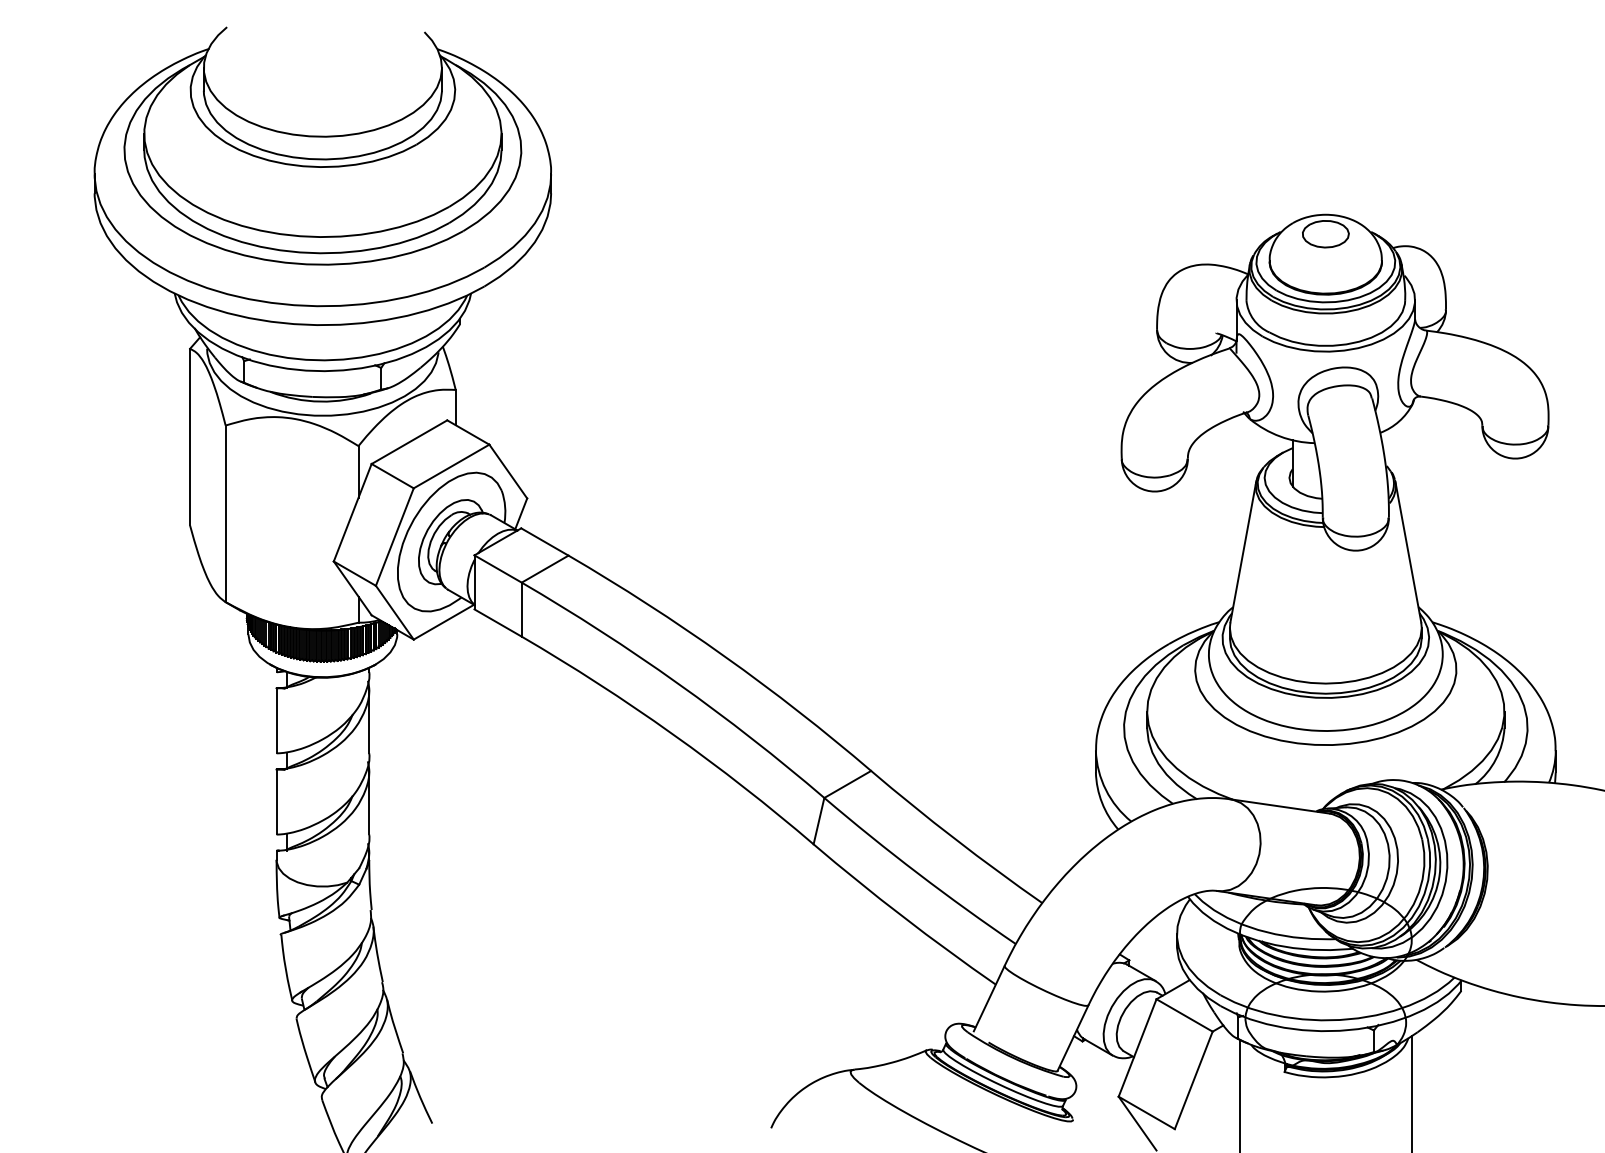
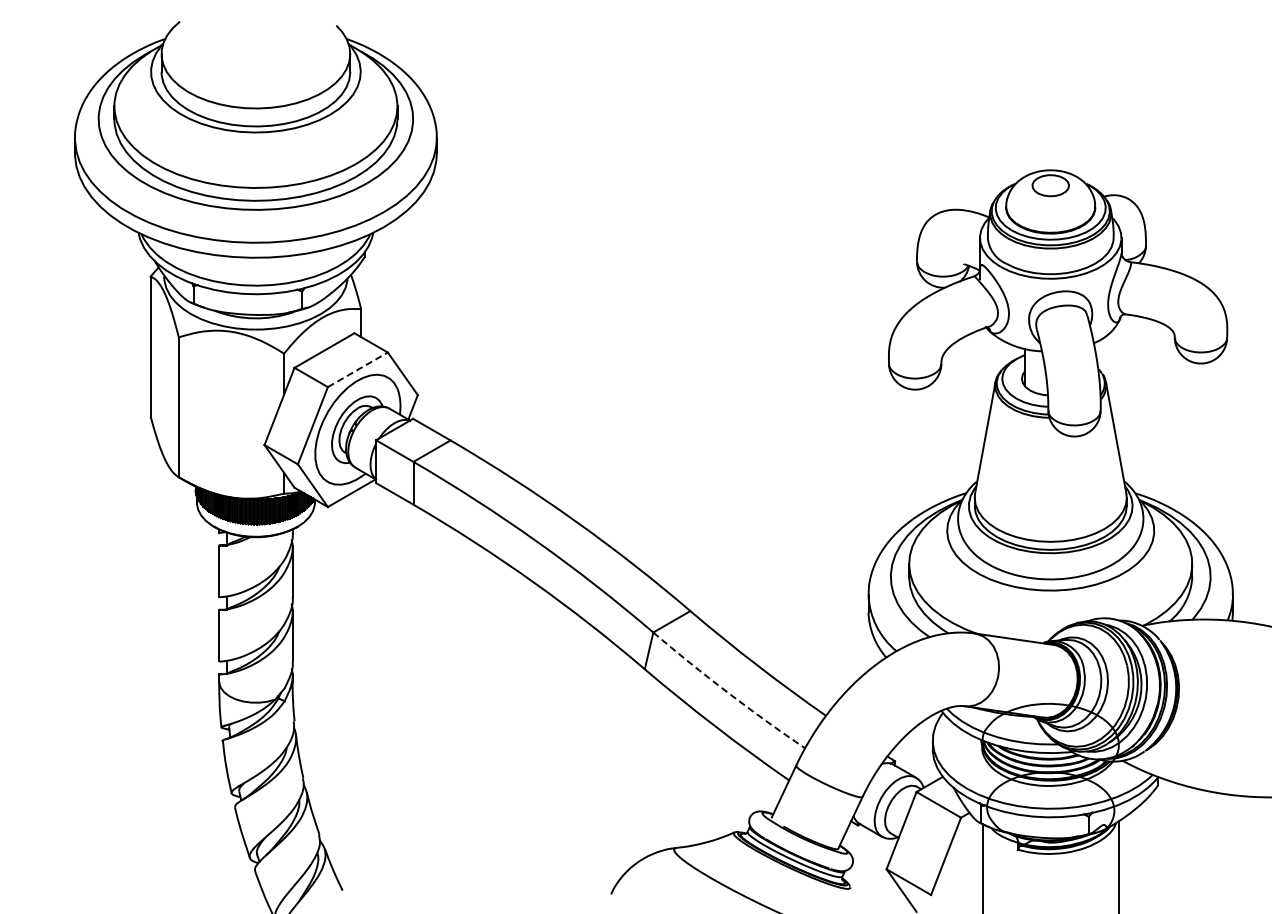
line: (451, 466) -> (357, 369), solid -> dashed
arc: (917, 873) -> (727, 692), solid -> dashed

